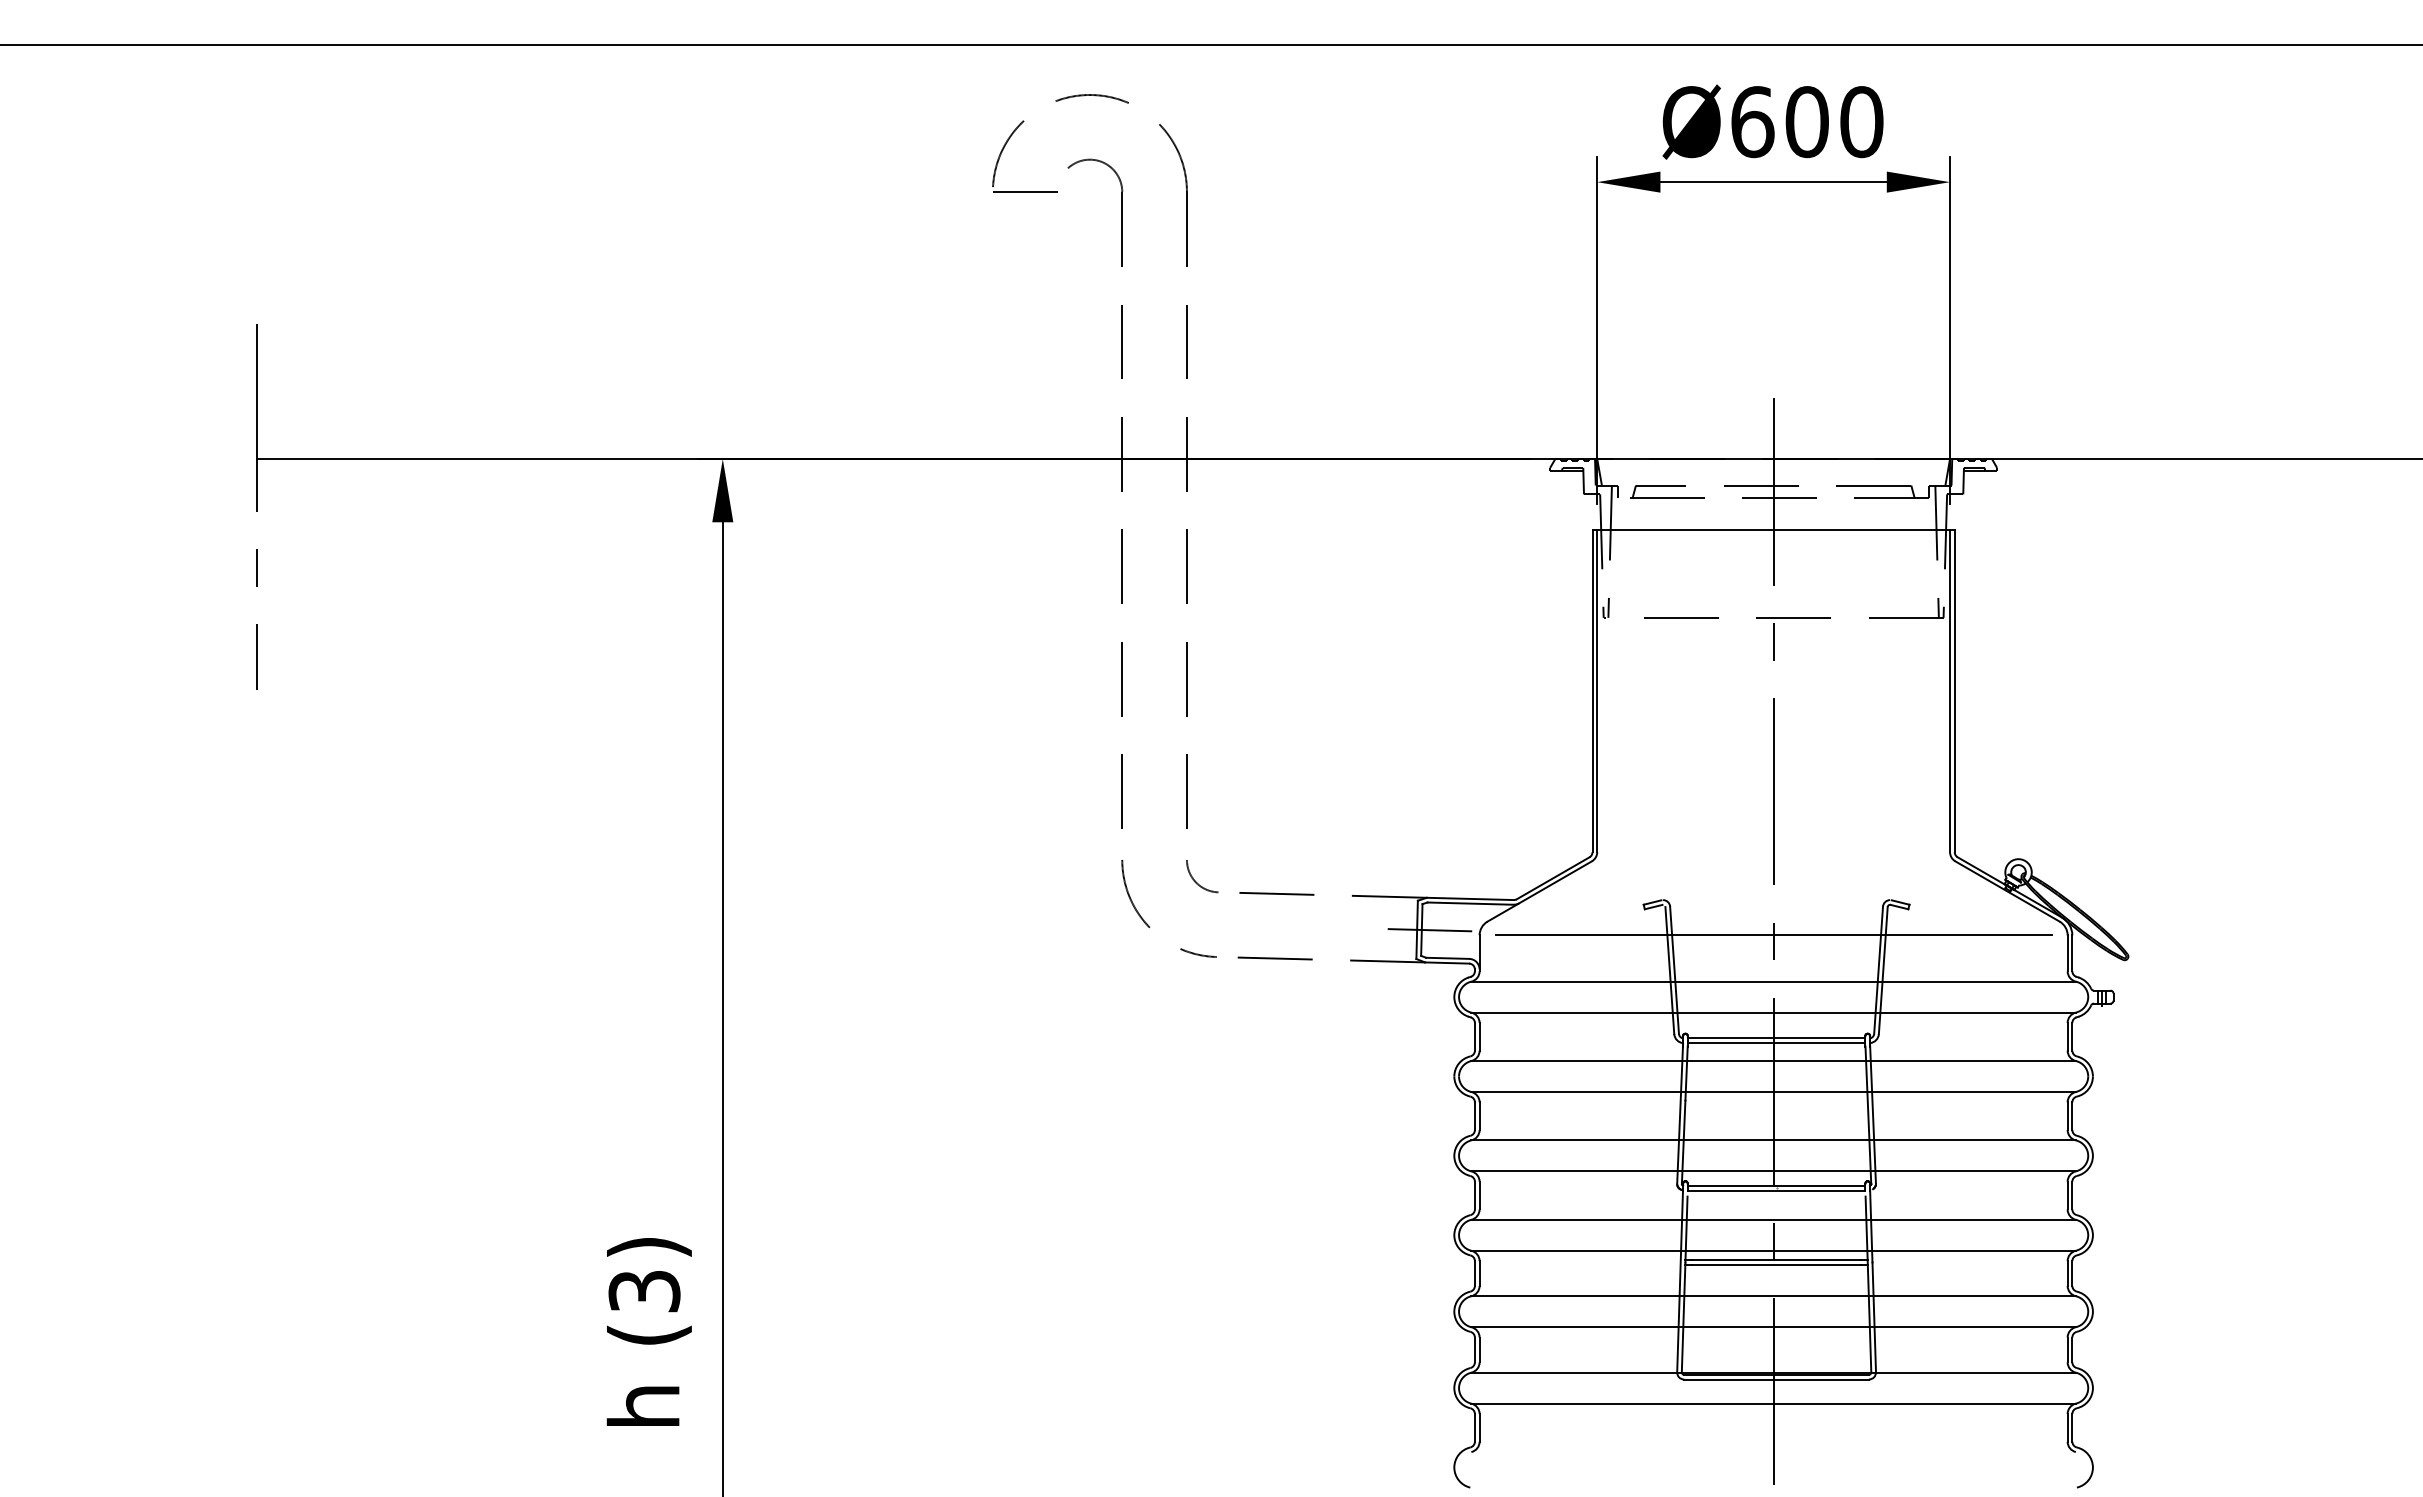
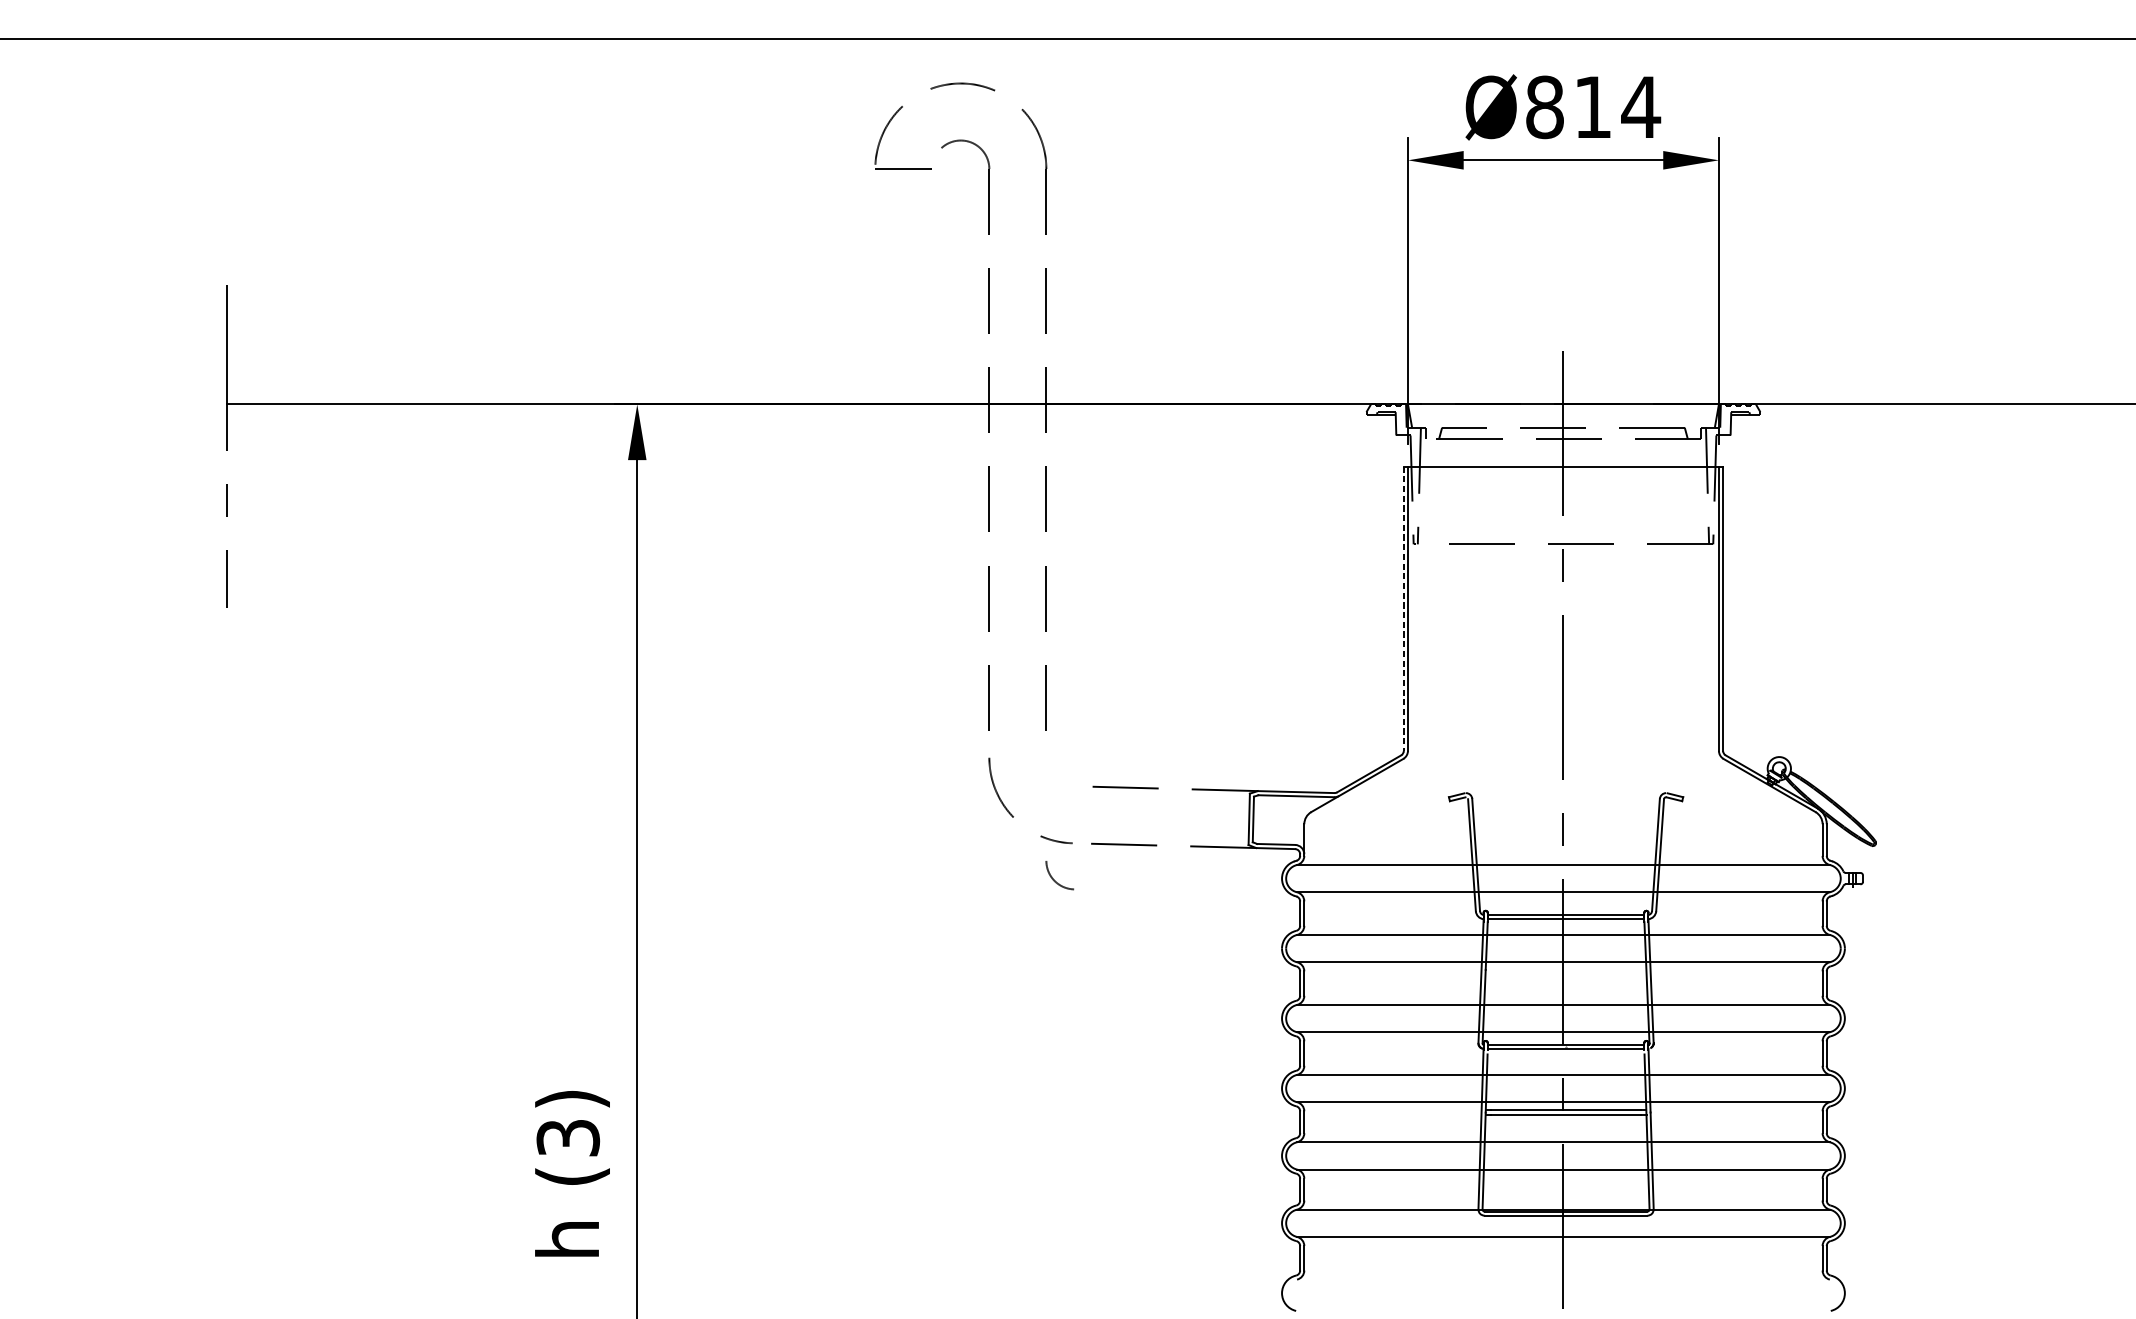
text: (1807, 122) -> (1593, 107), Ø600 -> Ø814
line: (1592, 691) -> (1403, 609), solid -> dashed
arc: (1196, 881) -> (1054, 879), moved
line: (1429, 930) -> (1260, 819), removed
line: (1773, 935) -> (1563, 824), removed

